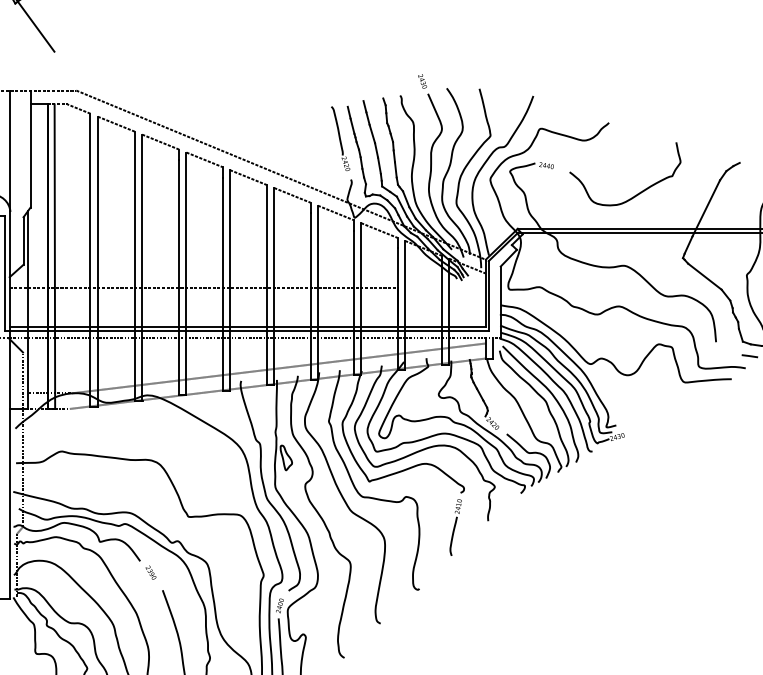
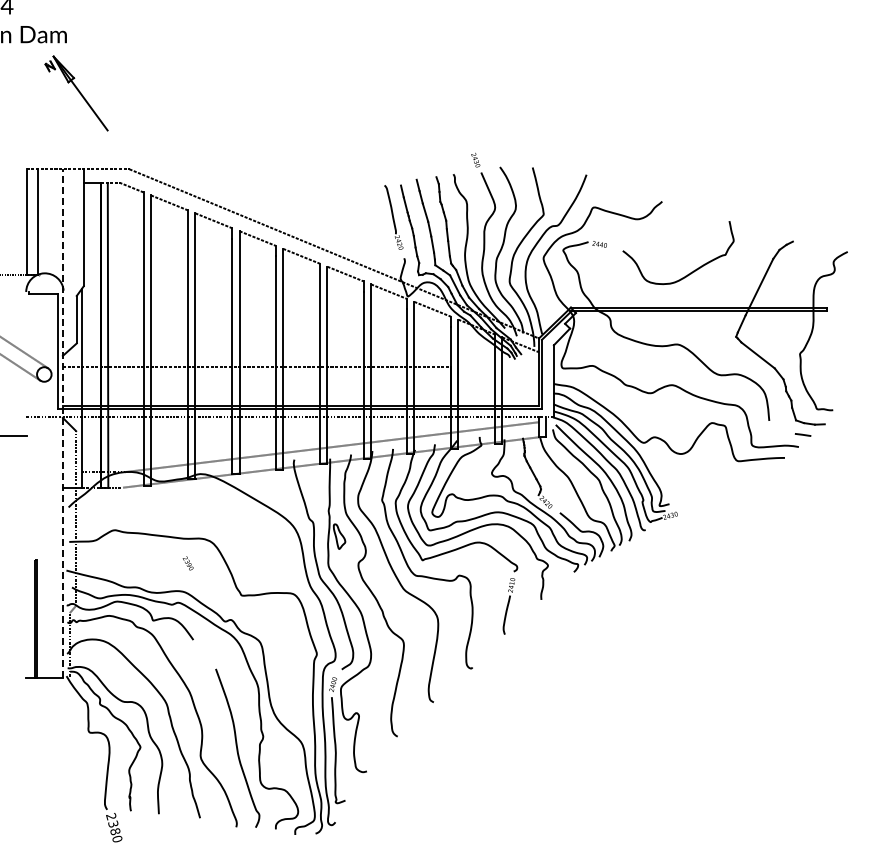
line: (9, 344) -> (62, 423), solid -> dashed
text: (150, 572) -> (187, 563), moved

